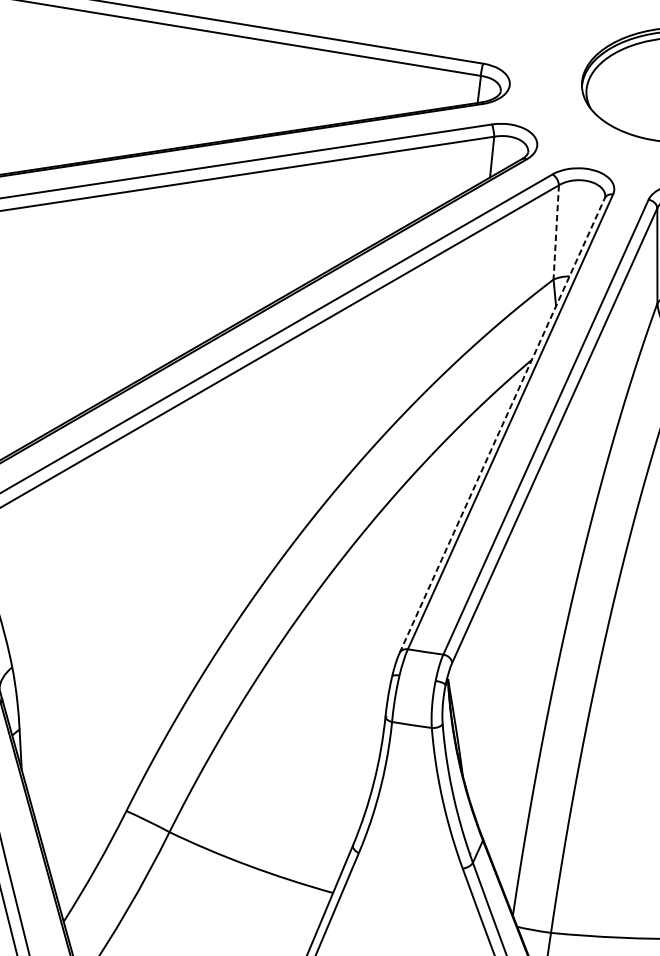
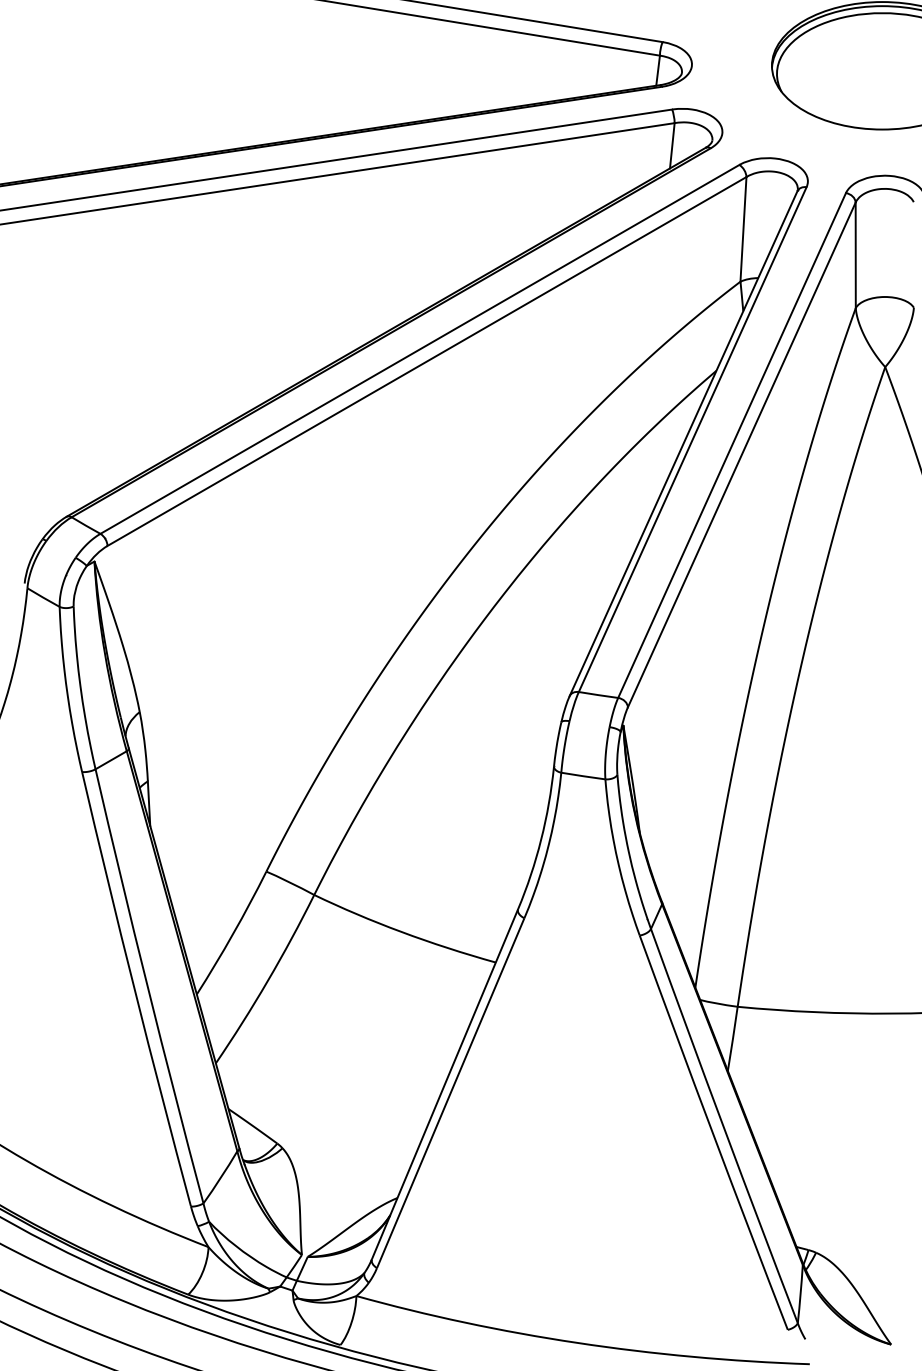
line: (556, 232) -> (743, 229), dashed -> solid
line: (502, 425) -> (683, 443), dashed -> solid

